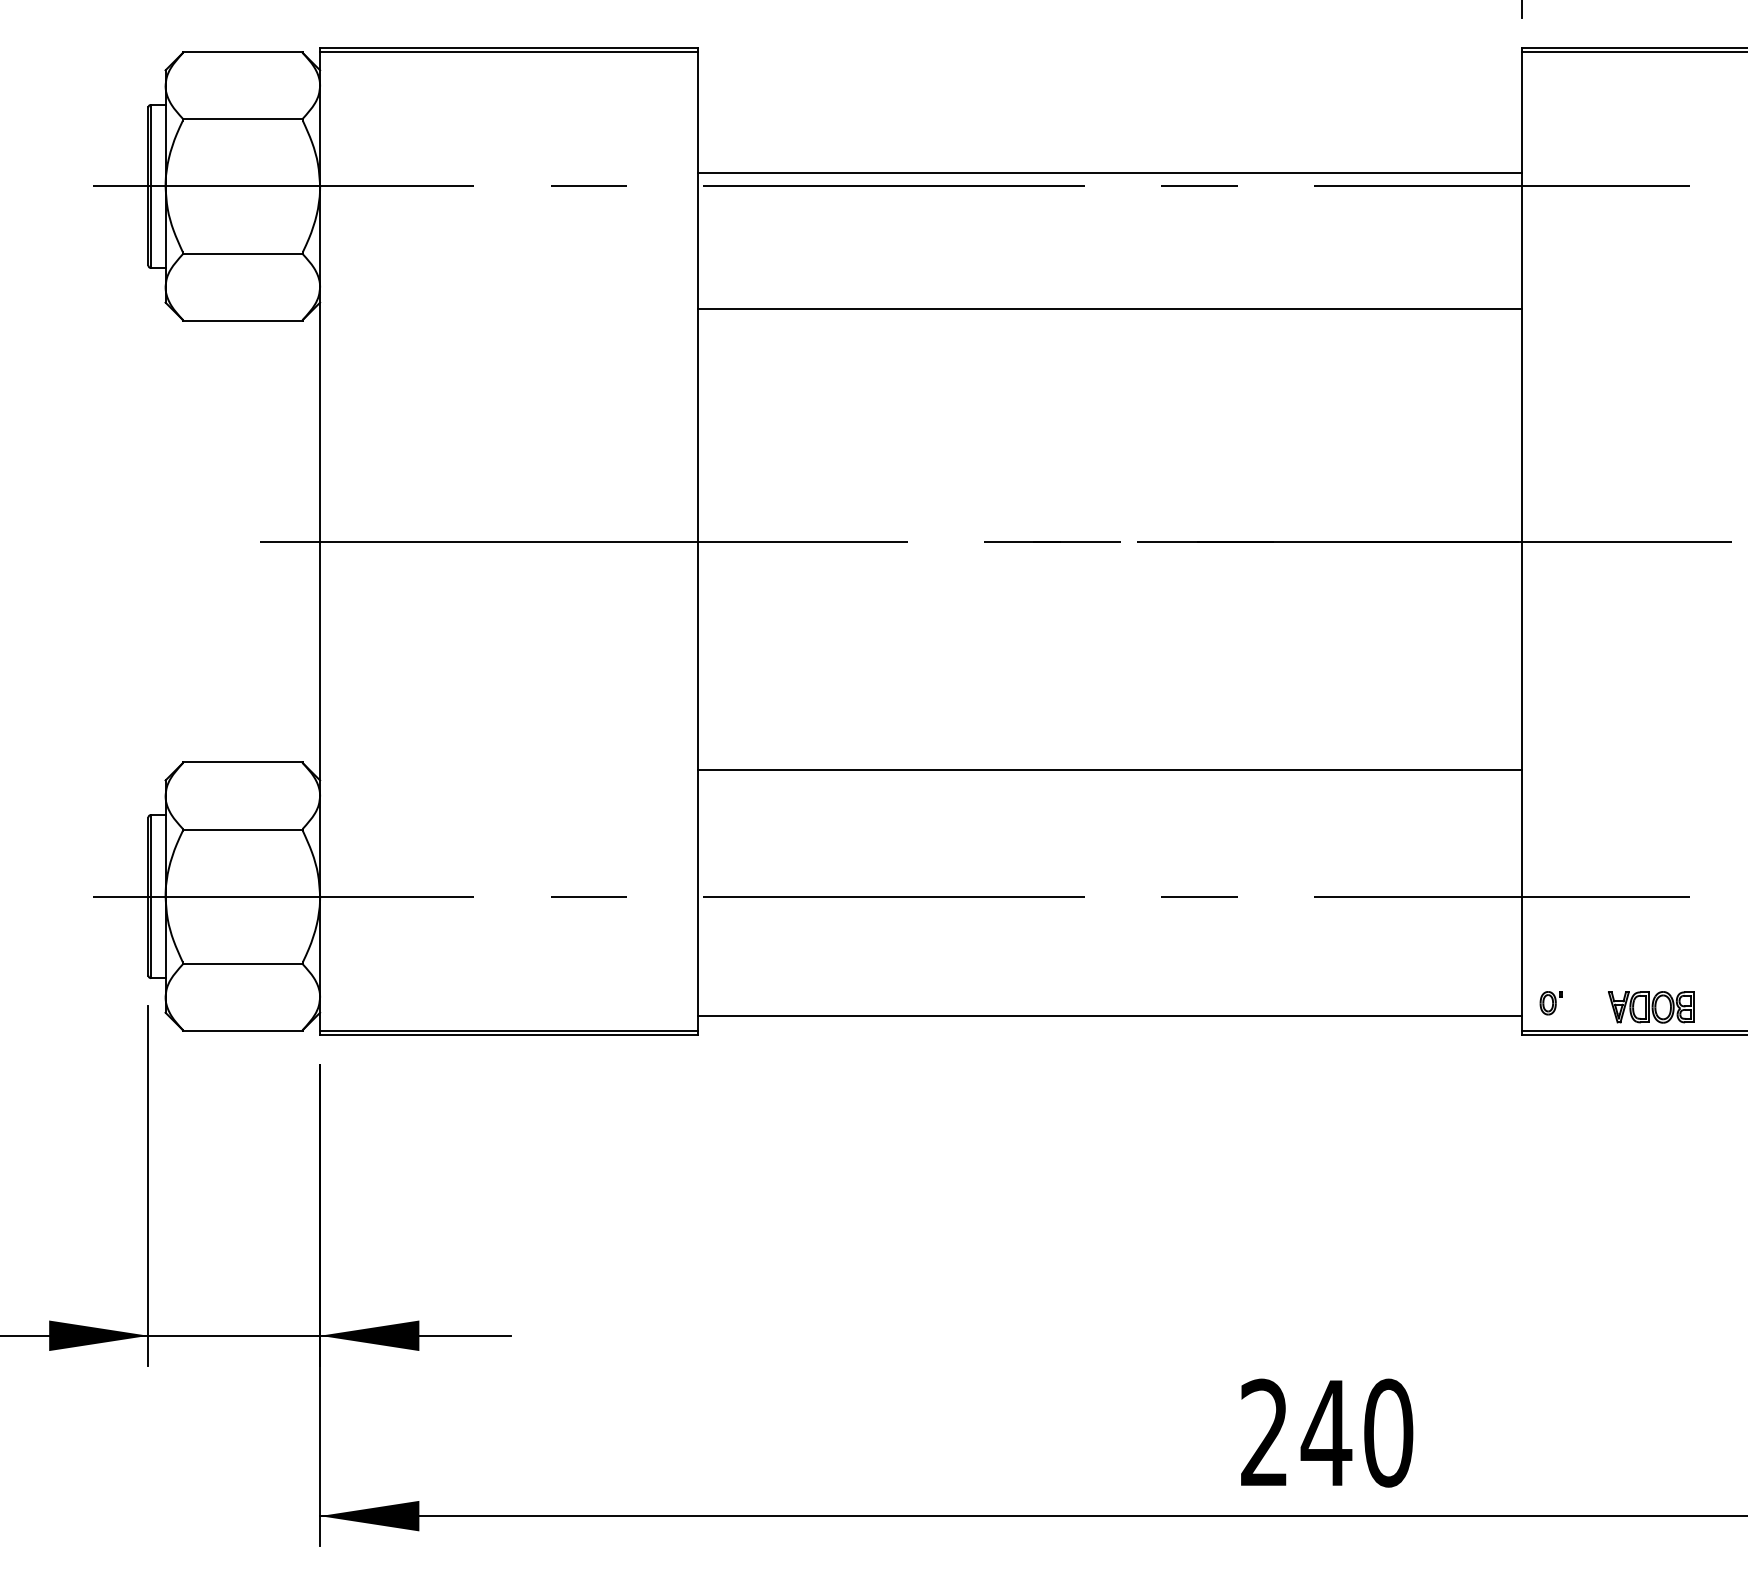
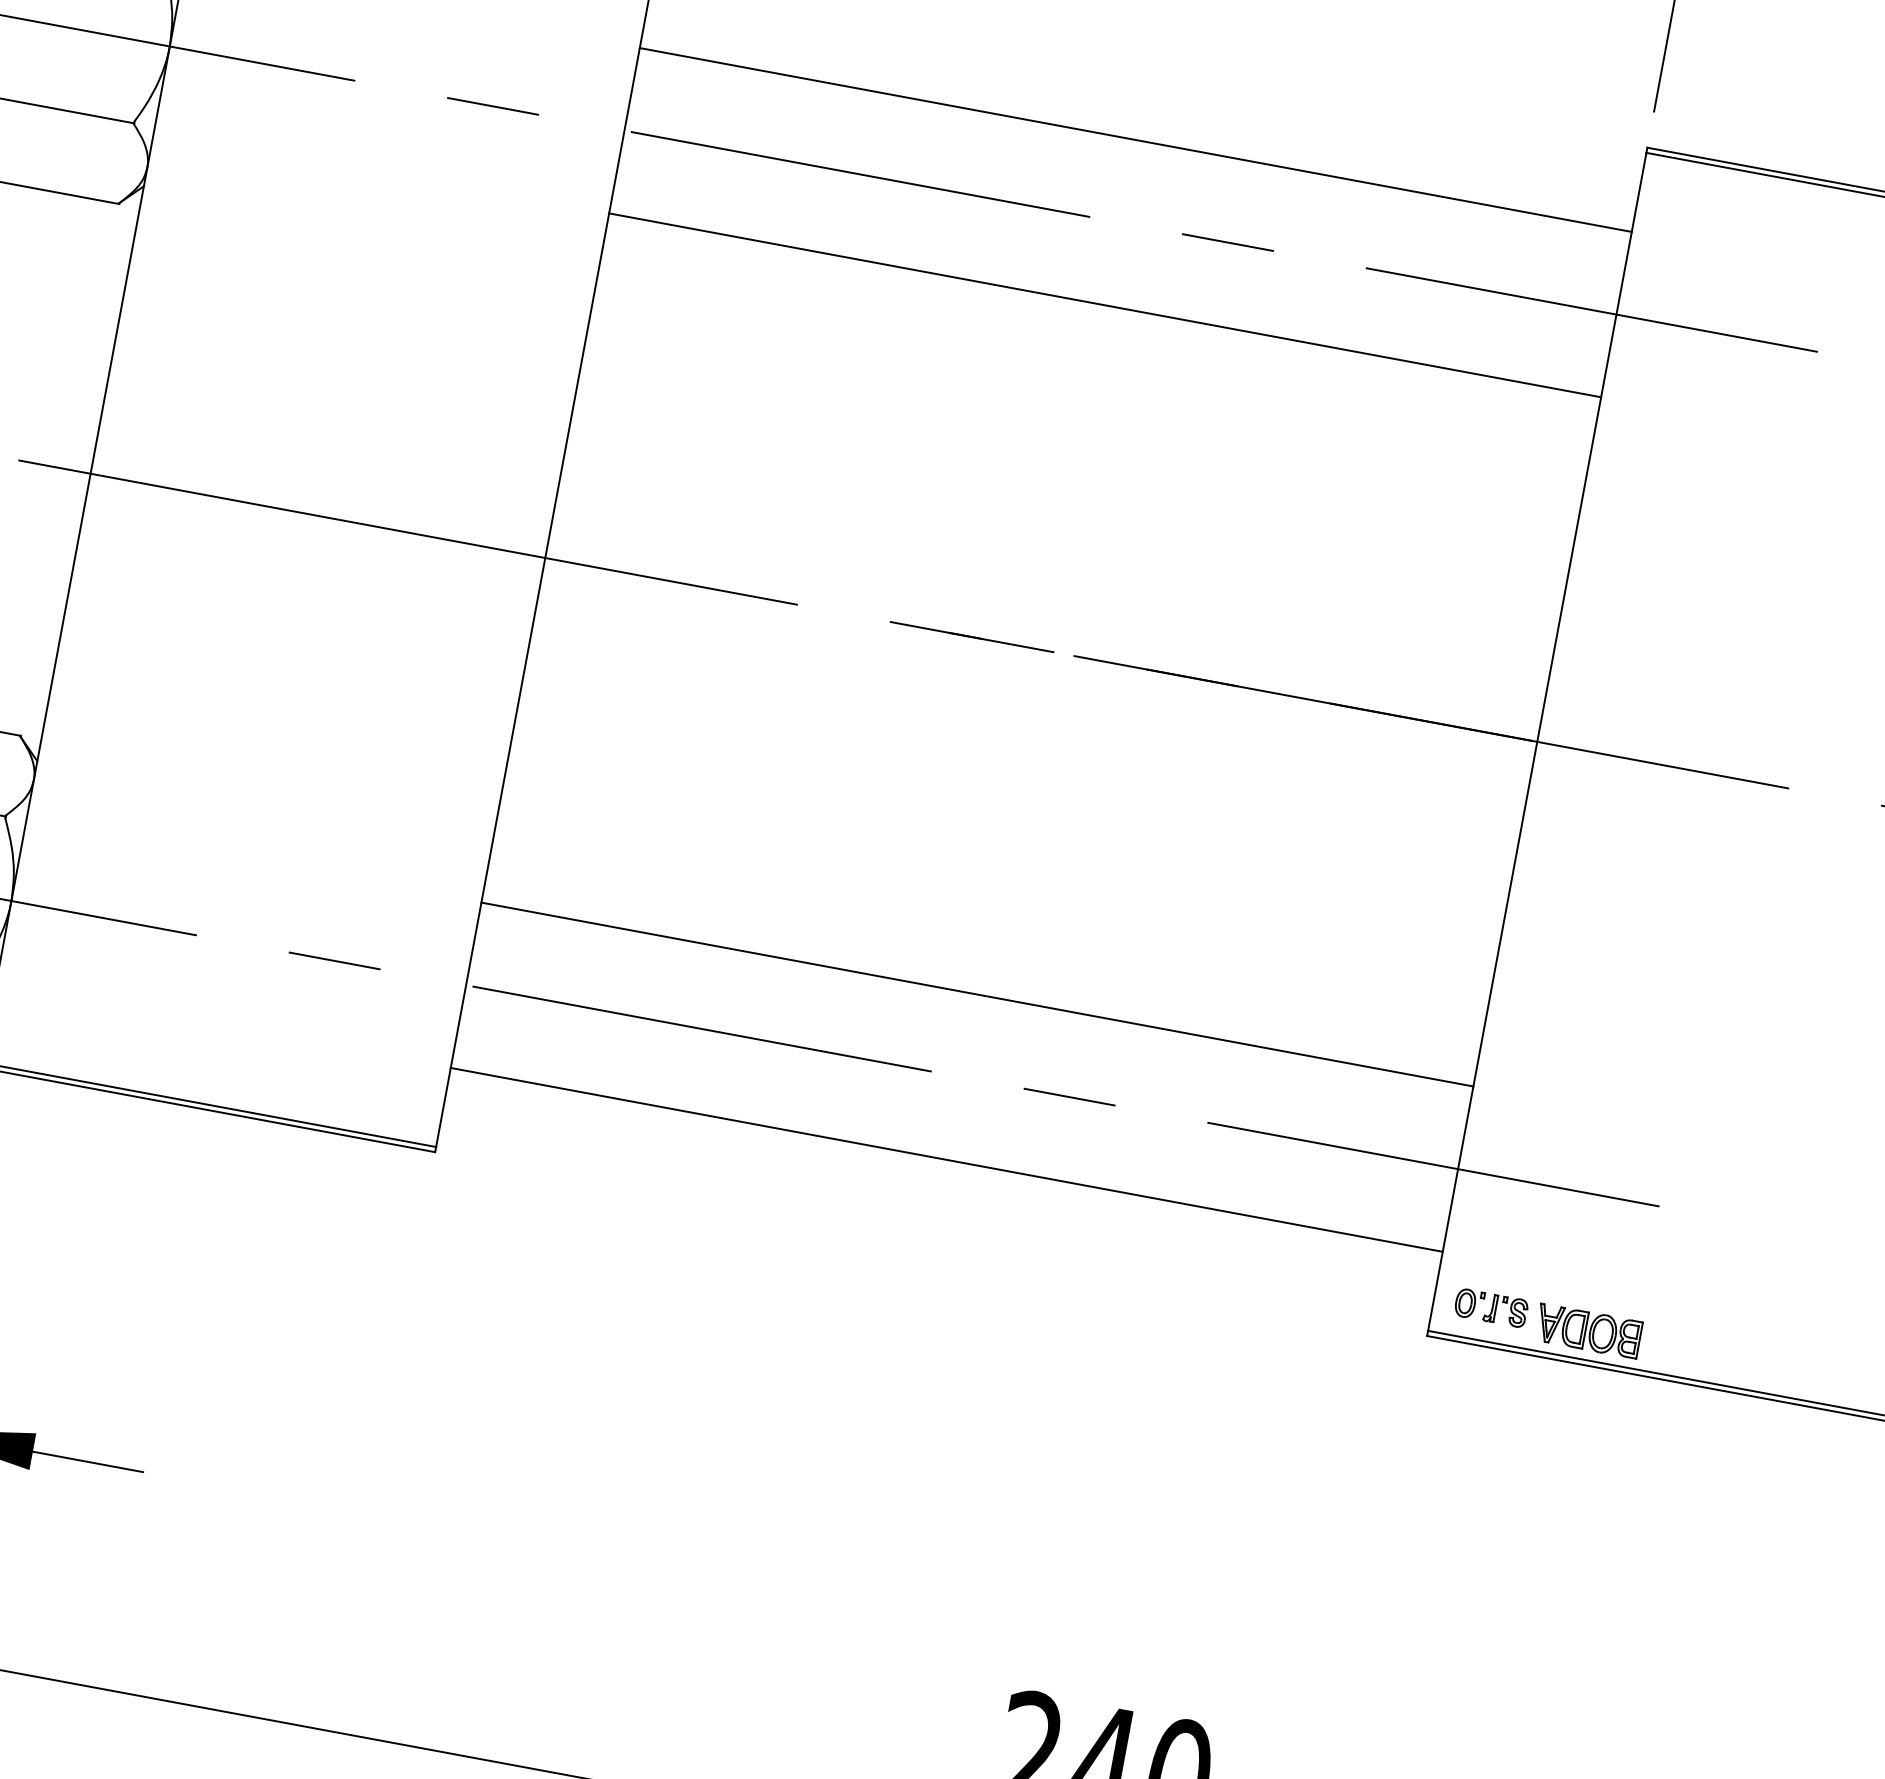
line: (1109, 172) -> (1135, 139), moved
line: (1109, 309) -> (1104, 305), moved
line: (1109, 769) -> (976, 993), moved
part: (1581, 1003) -> (1505, 1311), added
line: (1109, 1016) -> (946, 1159), moved

